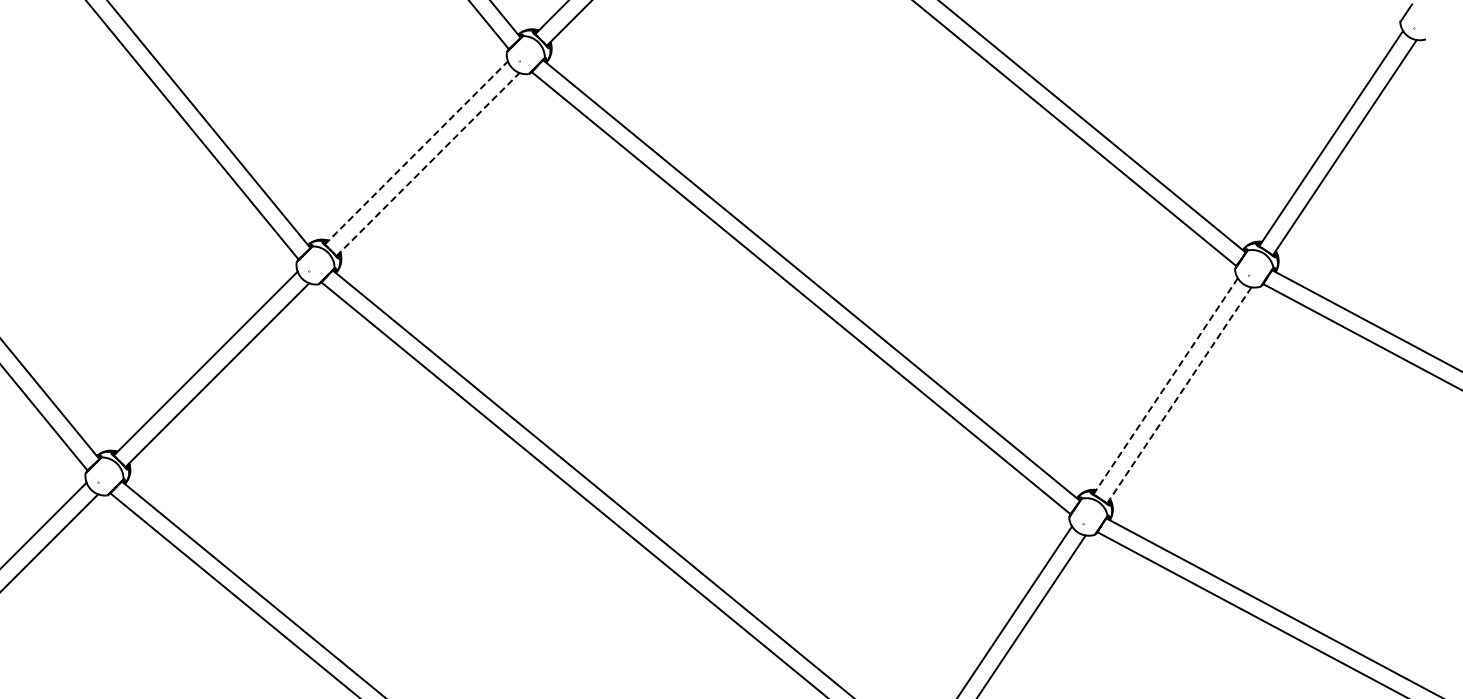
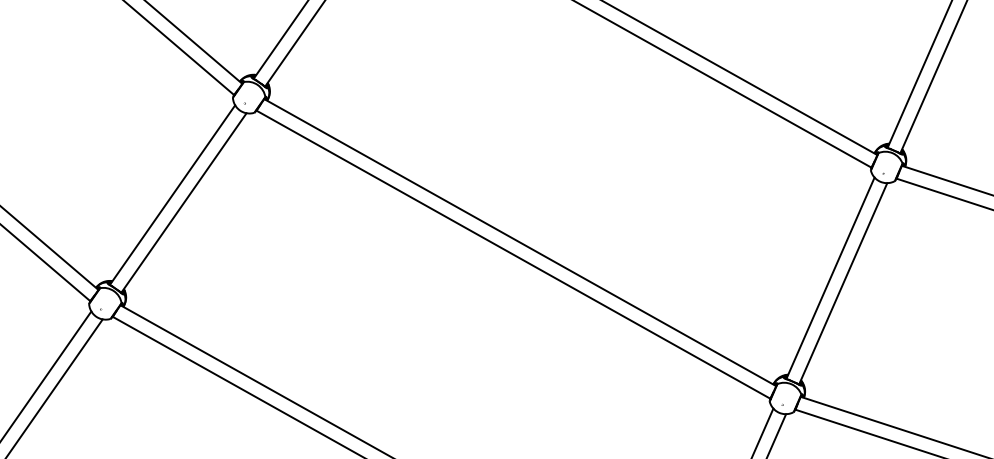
line: (416, 152) -> (172, 194), dashed -> solid
line: (428, 164) -> (184, 202), dashed -> solid
line: (1165, 385) -> (830, 277), dashed -> solid
line: (1179, 395) -> (843, 283), dashed -> solid

